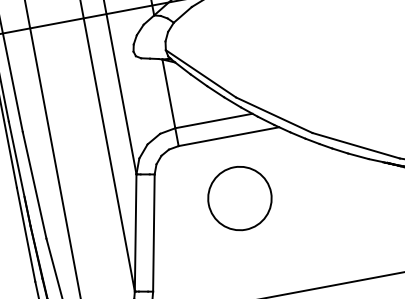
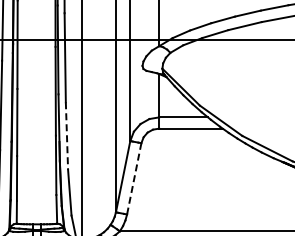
line: (33, 186) -> (66, 136), solid -> dashed
circle: (239, 198) -> (190, 167), removed
line: (154, 232) -> (134, 178), solid -> dashed

